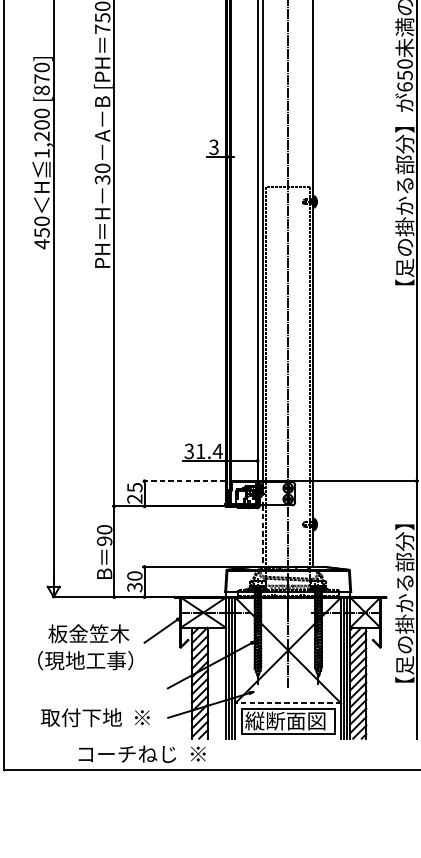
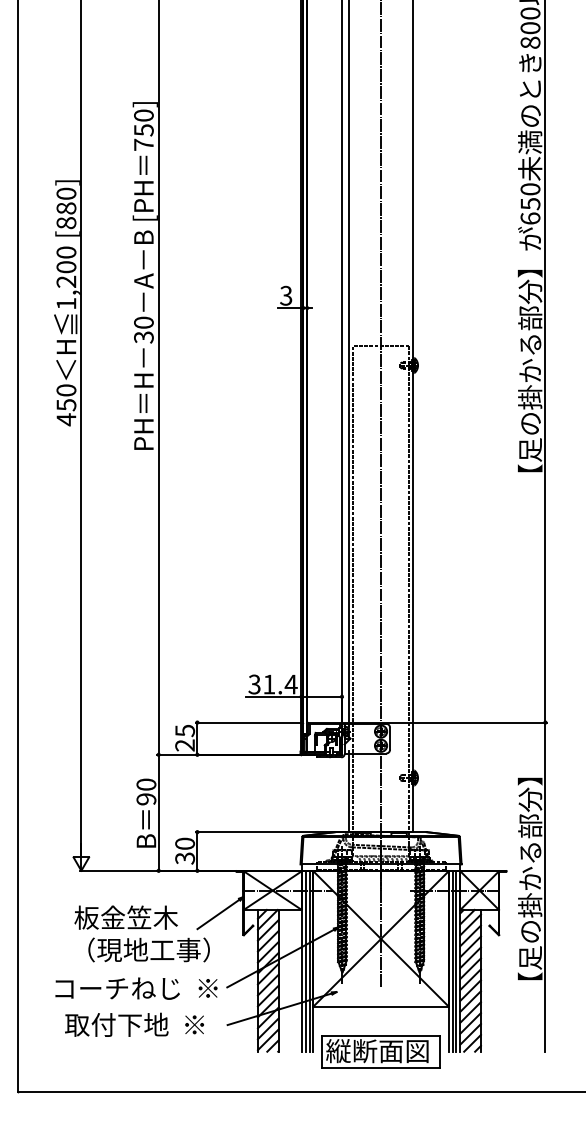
text: (42, 79) -> (66, 208), [870] -> [880]
line: (183, 481) -> (247, 722), dashed -> solid
line: (262, 536) -> (348, 793), dashed -> solid
text: (85, 660) -> (148, 949), moved
line: (288, 703) -> (381, 1006), dashed -> solid
part: (287, 721) -> (380, 1051), moved
text: (142, 754) -> (136, 988), moved

